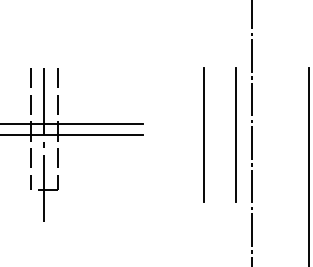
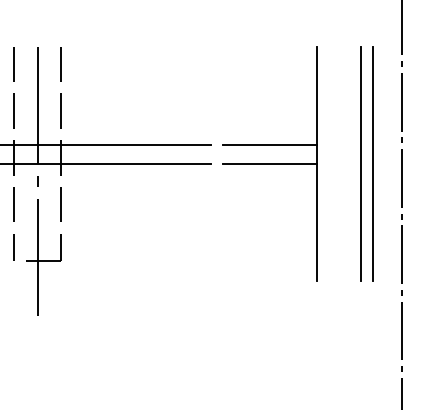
line: (176, 124) -> (269, 145), added
line: (176, 134) -> (269, 163), added
line: (228, 134) -> (360, 163), added

